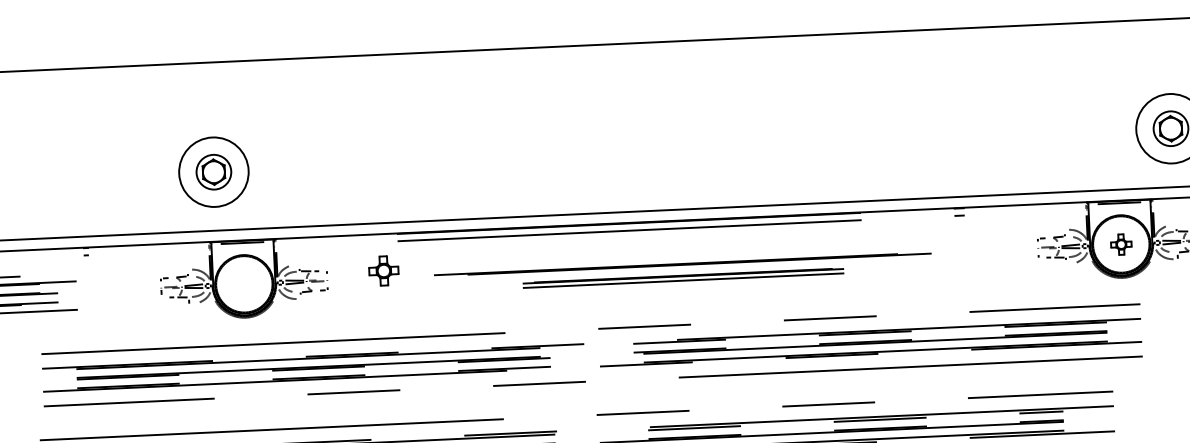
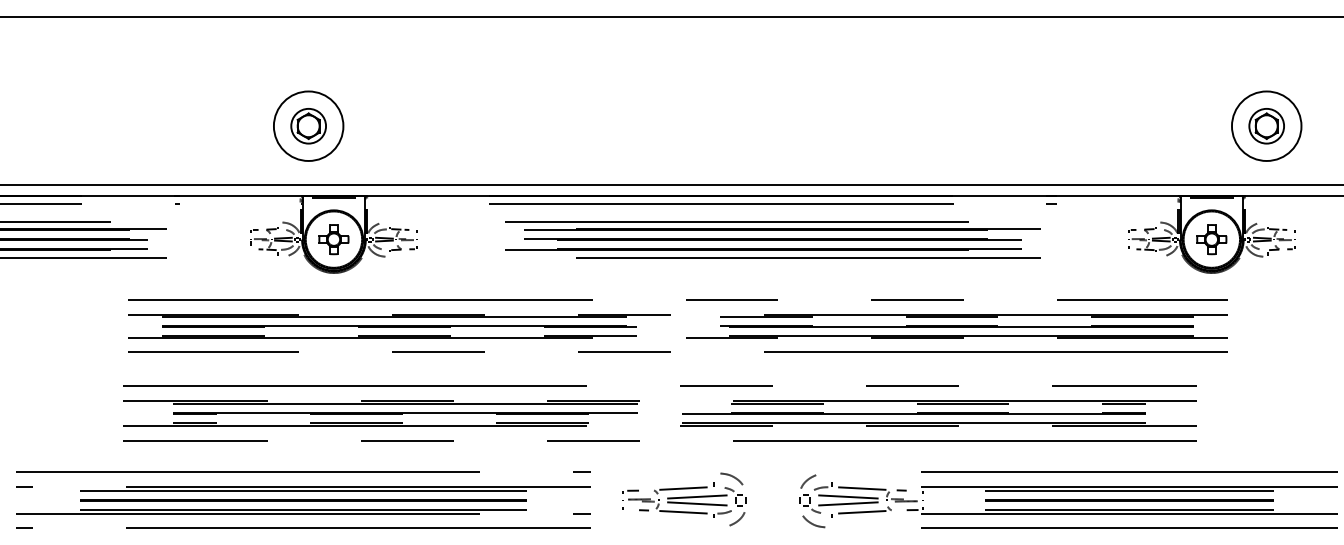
part: (1120, 244) -> (1211, 239), size x1.43
part: (681, 250) -> (772, 225), added
part: (383, 270) -> (333, 239), moved
part: (683, 278) -> (772, 253), size x1.67

